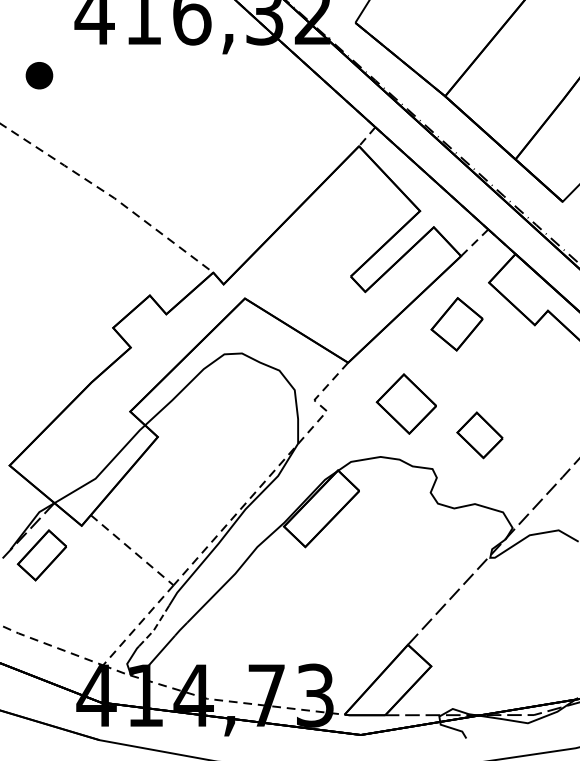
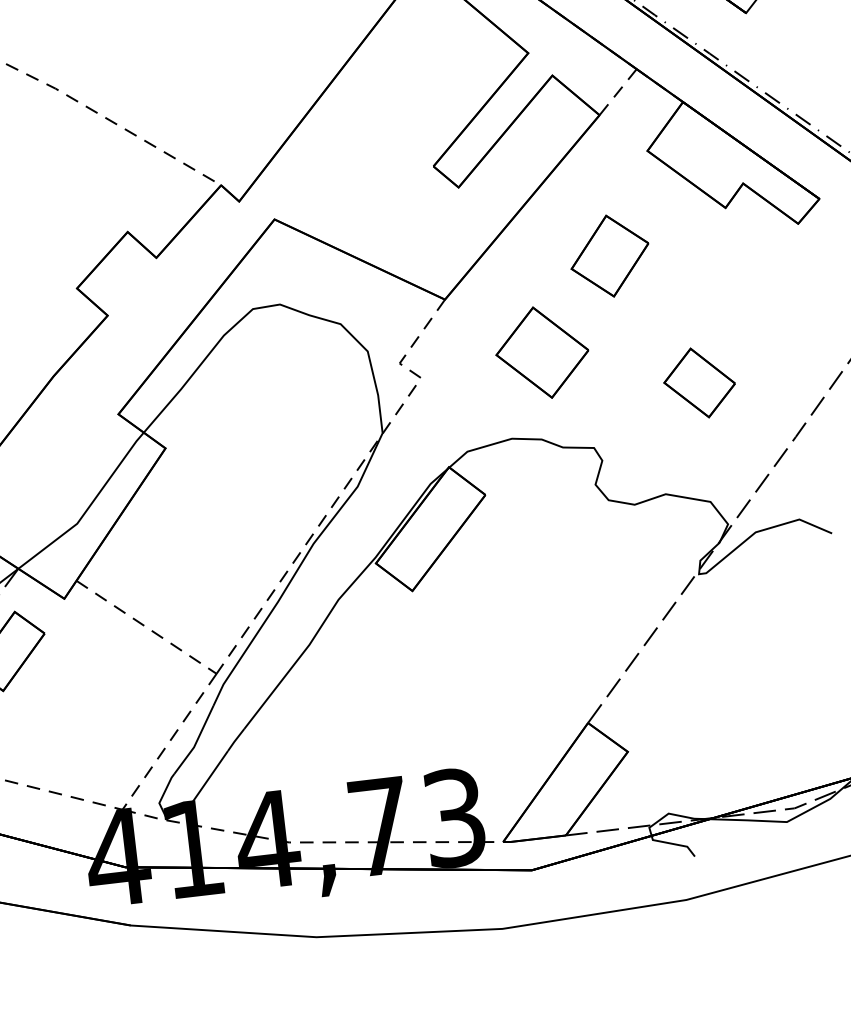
part: (456, 324) -> (609, 256), moved
part: (479, 435) -> (698, 383), moved
line: (155, 627) -> (196, 741), dashed -> solid

